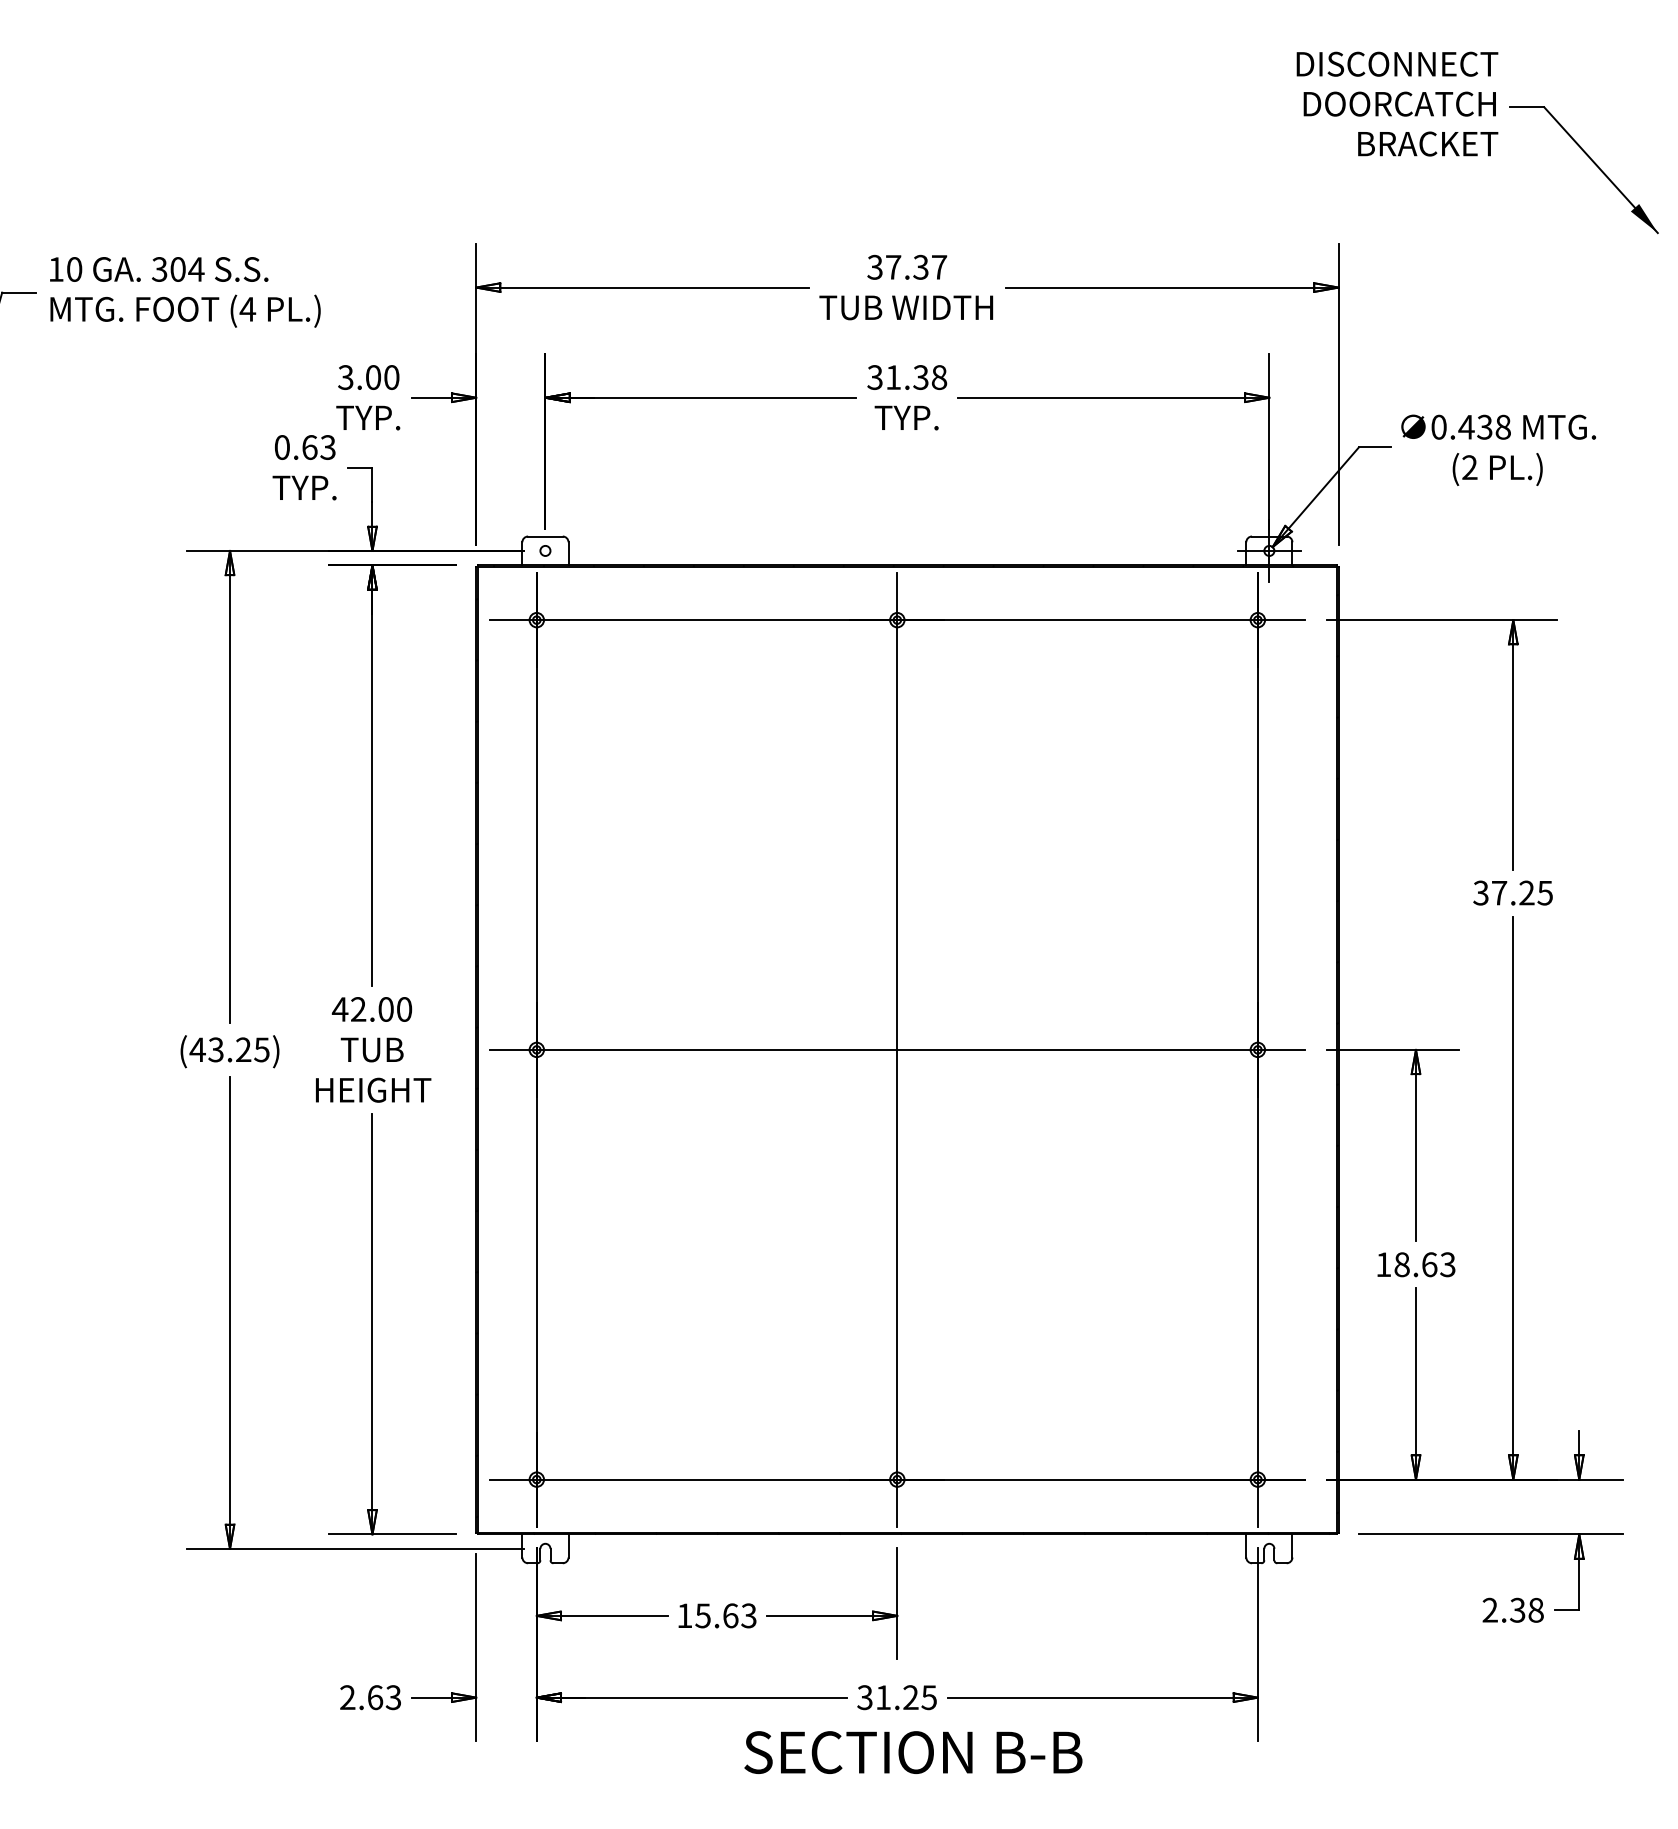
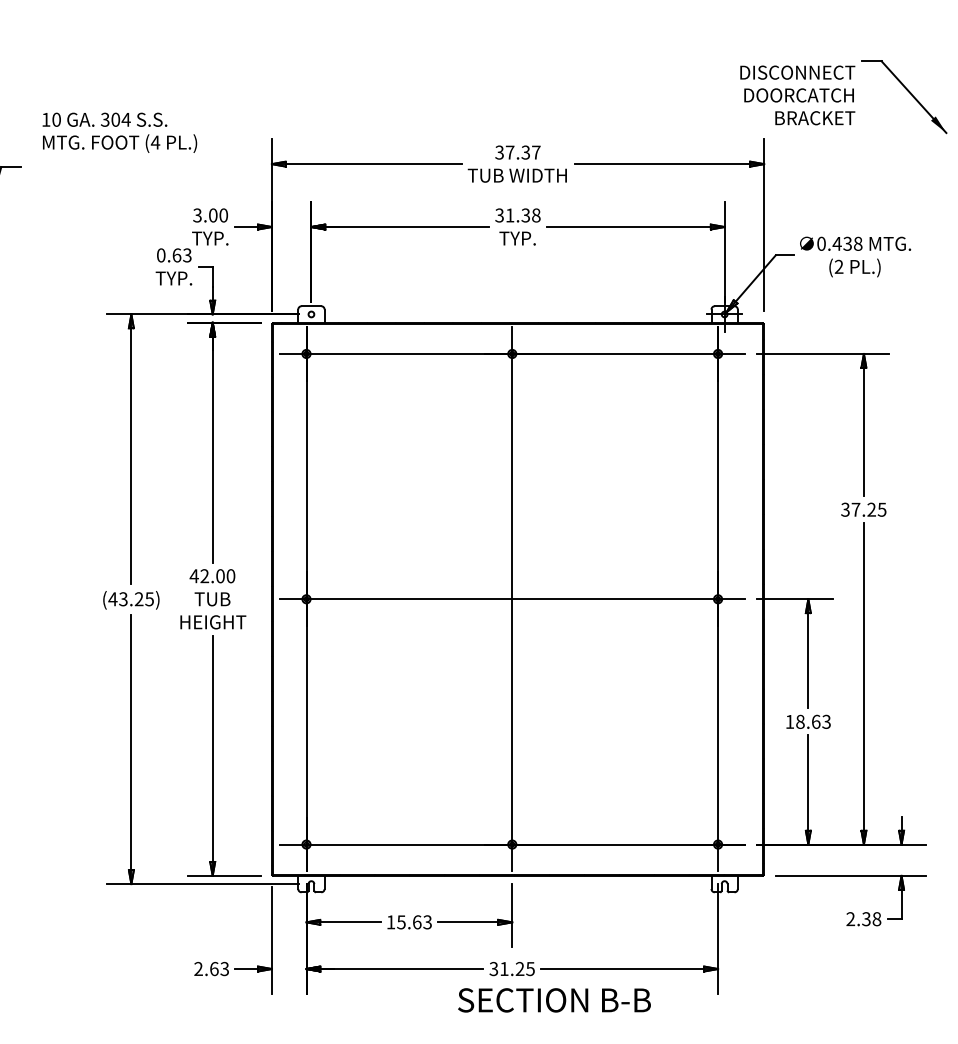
text: (1396, 104) -> (797, 95), moved
text: (184, 291) -> (119, 132), moved
text: (913, 1752) -> (554, 1000), moved

